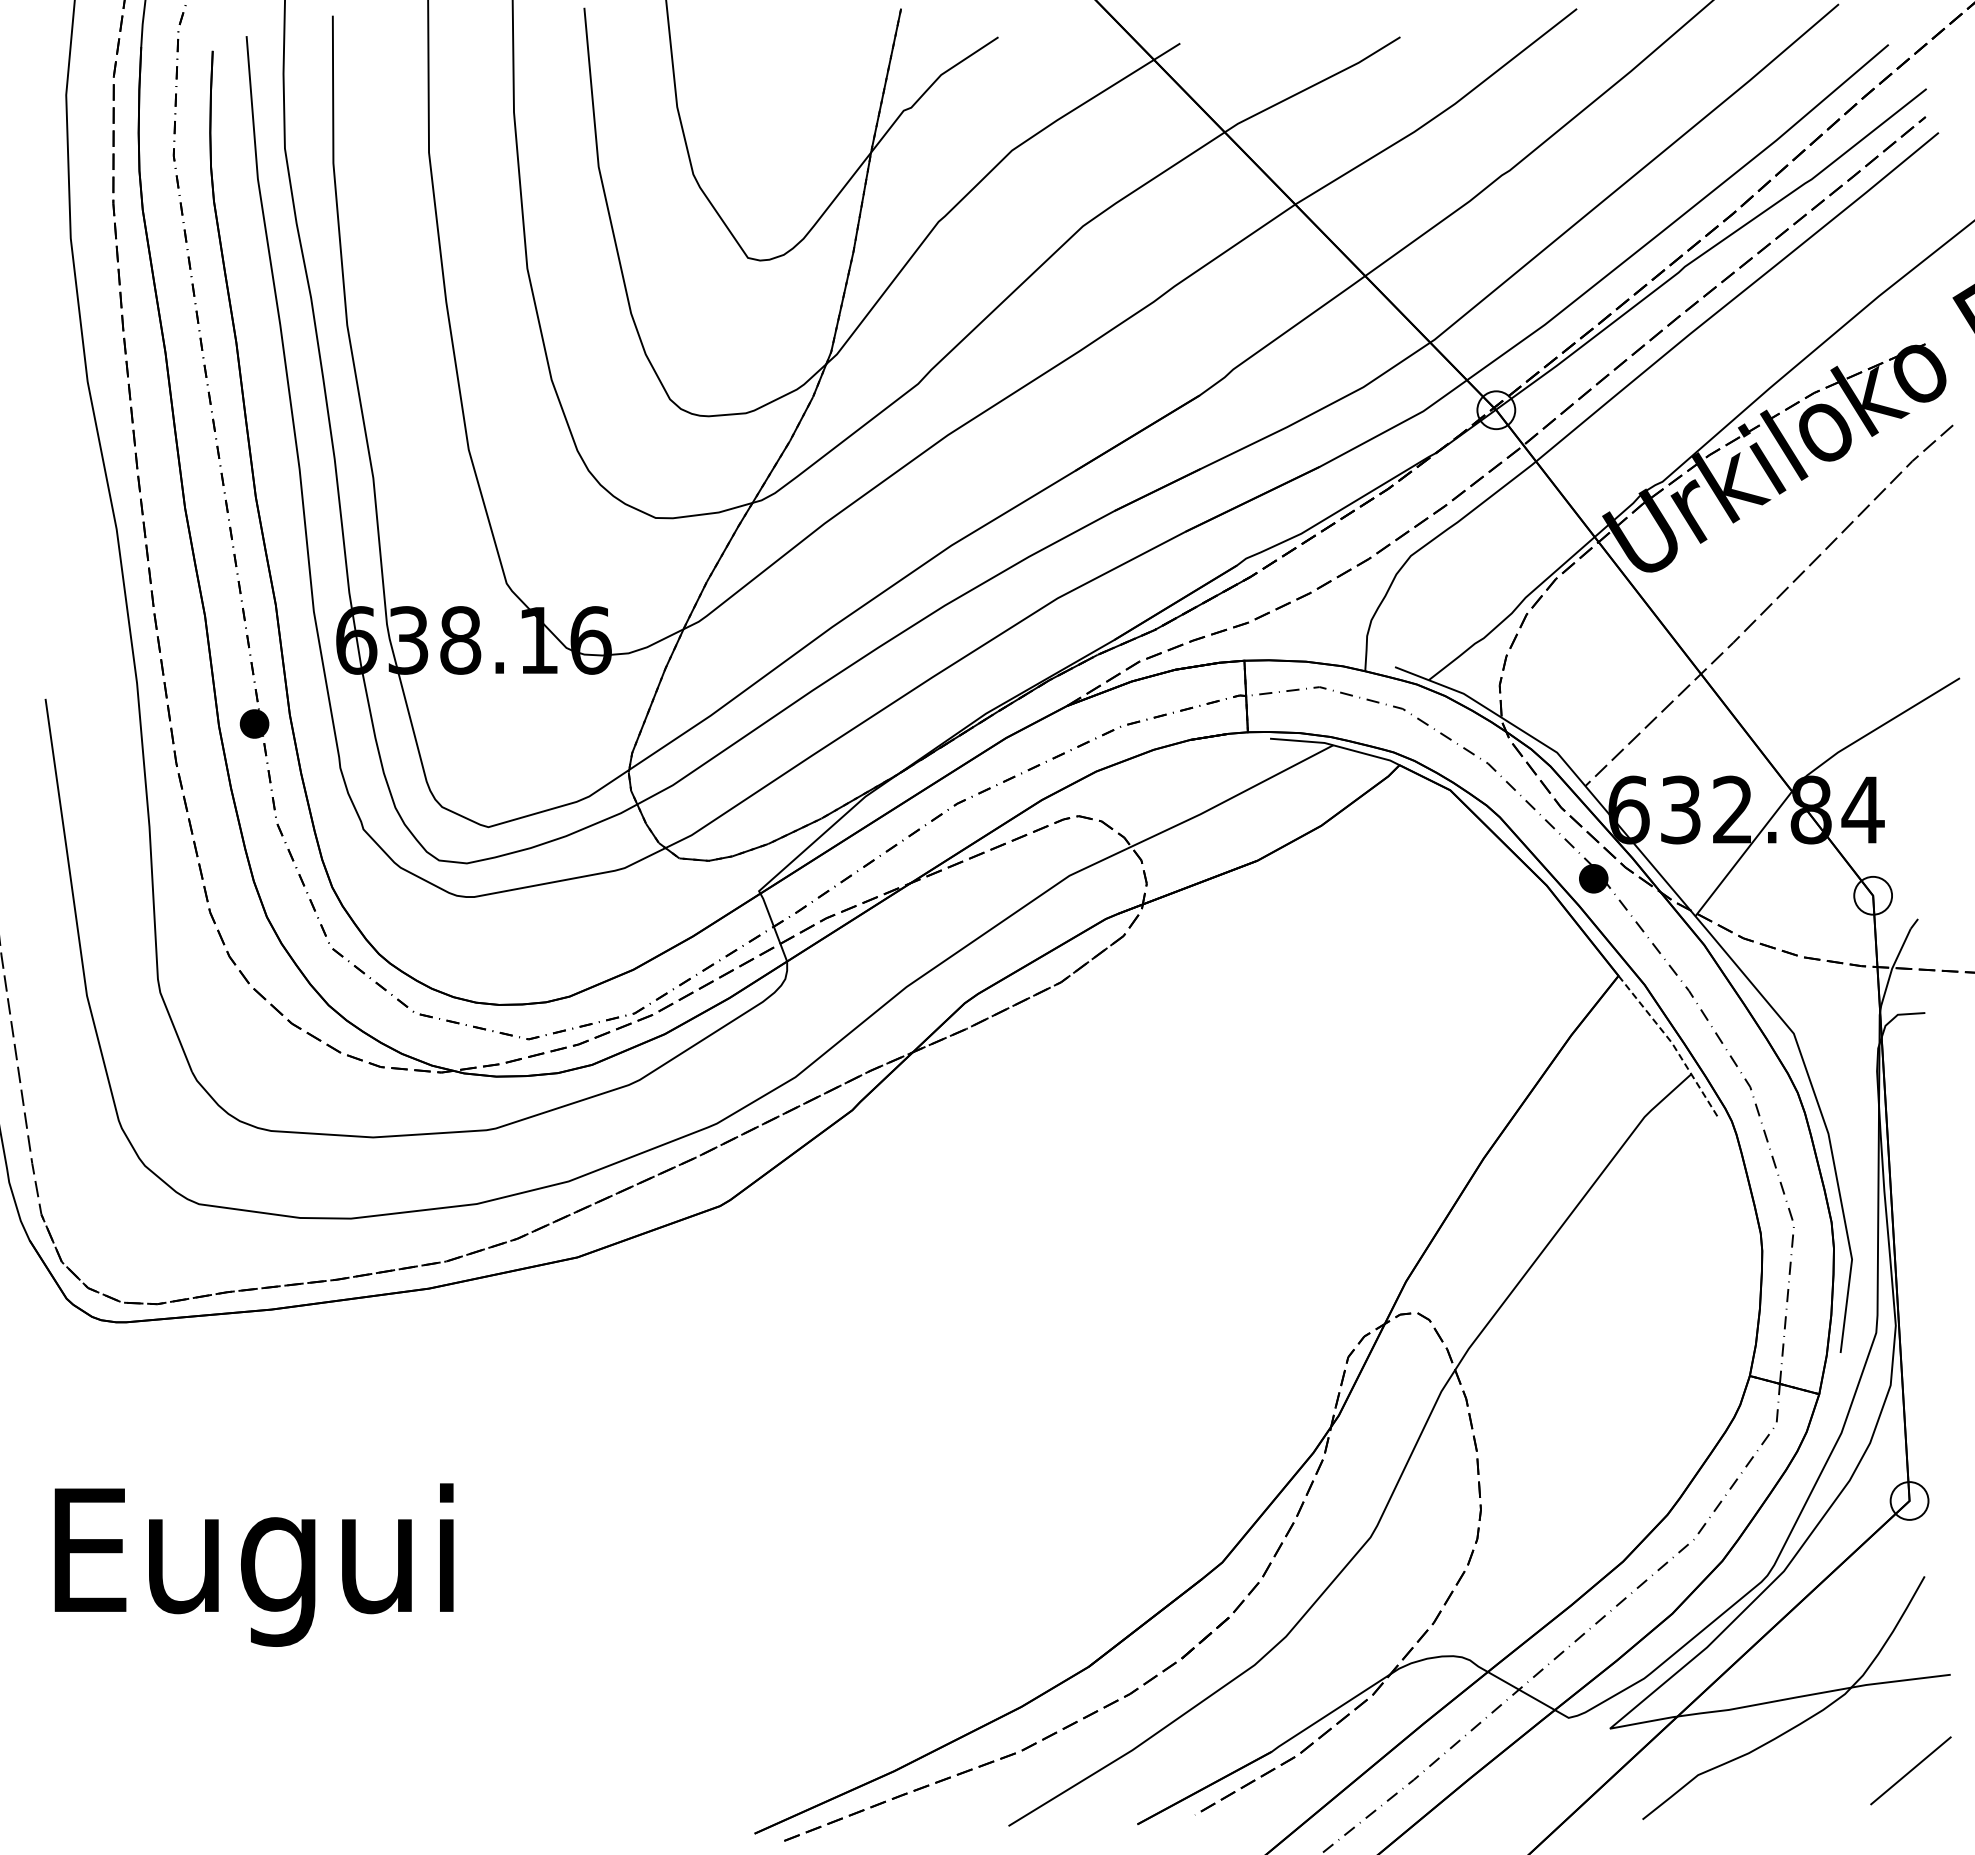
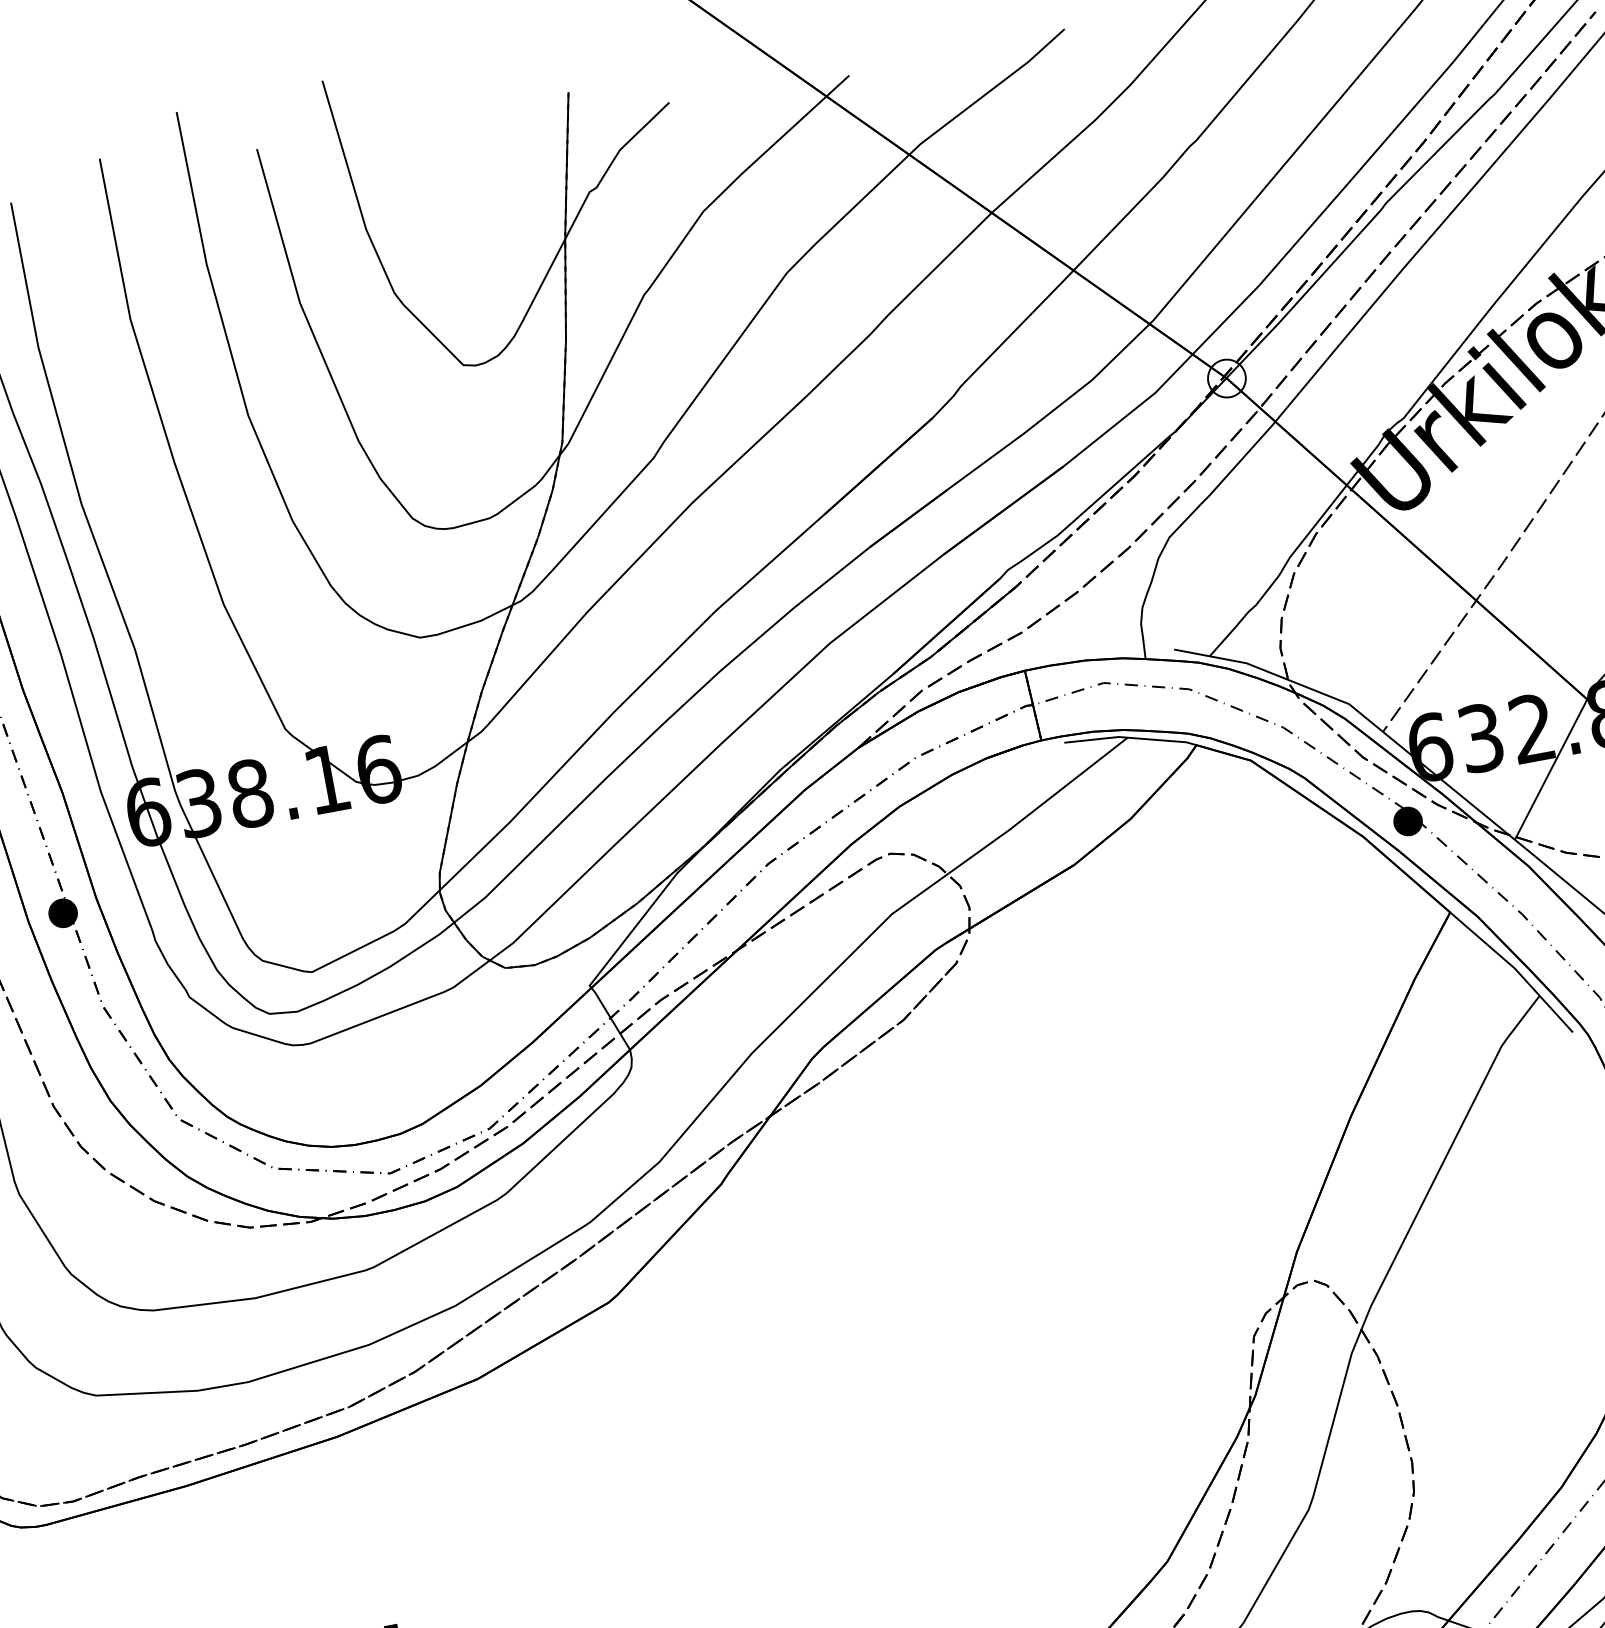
line: (1671, 1042) -> (1514, 968), dashed -> solid

